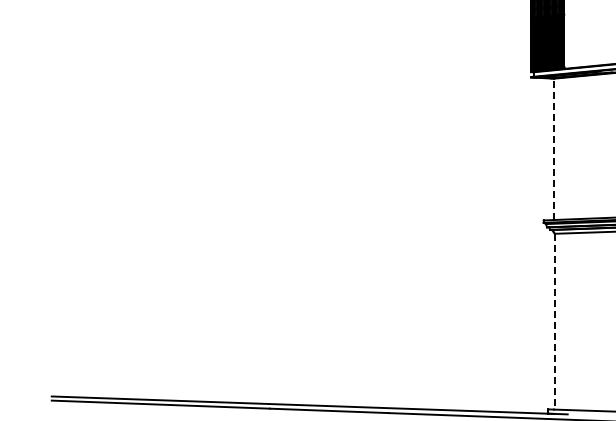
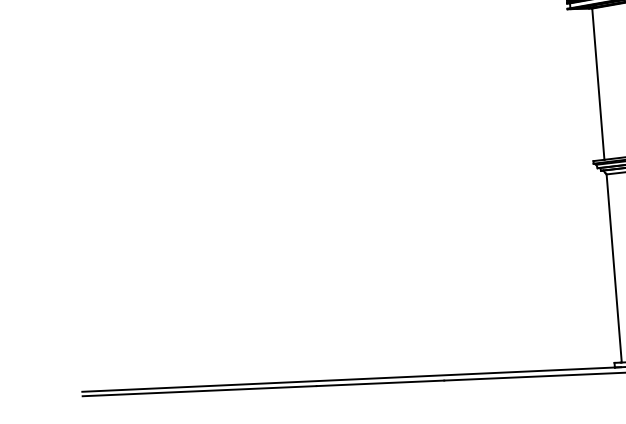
line: (553, 149) -> (597, 84), dashed -> solid
line: (554, 321) -> (613, 268), dashed -> solid

